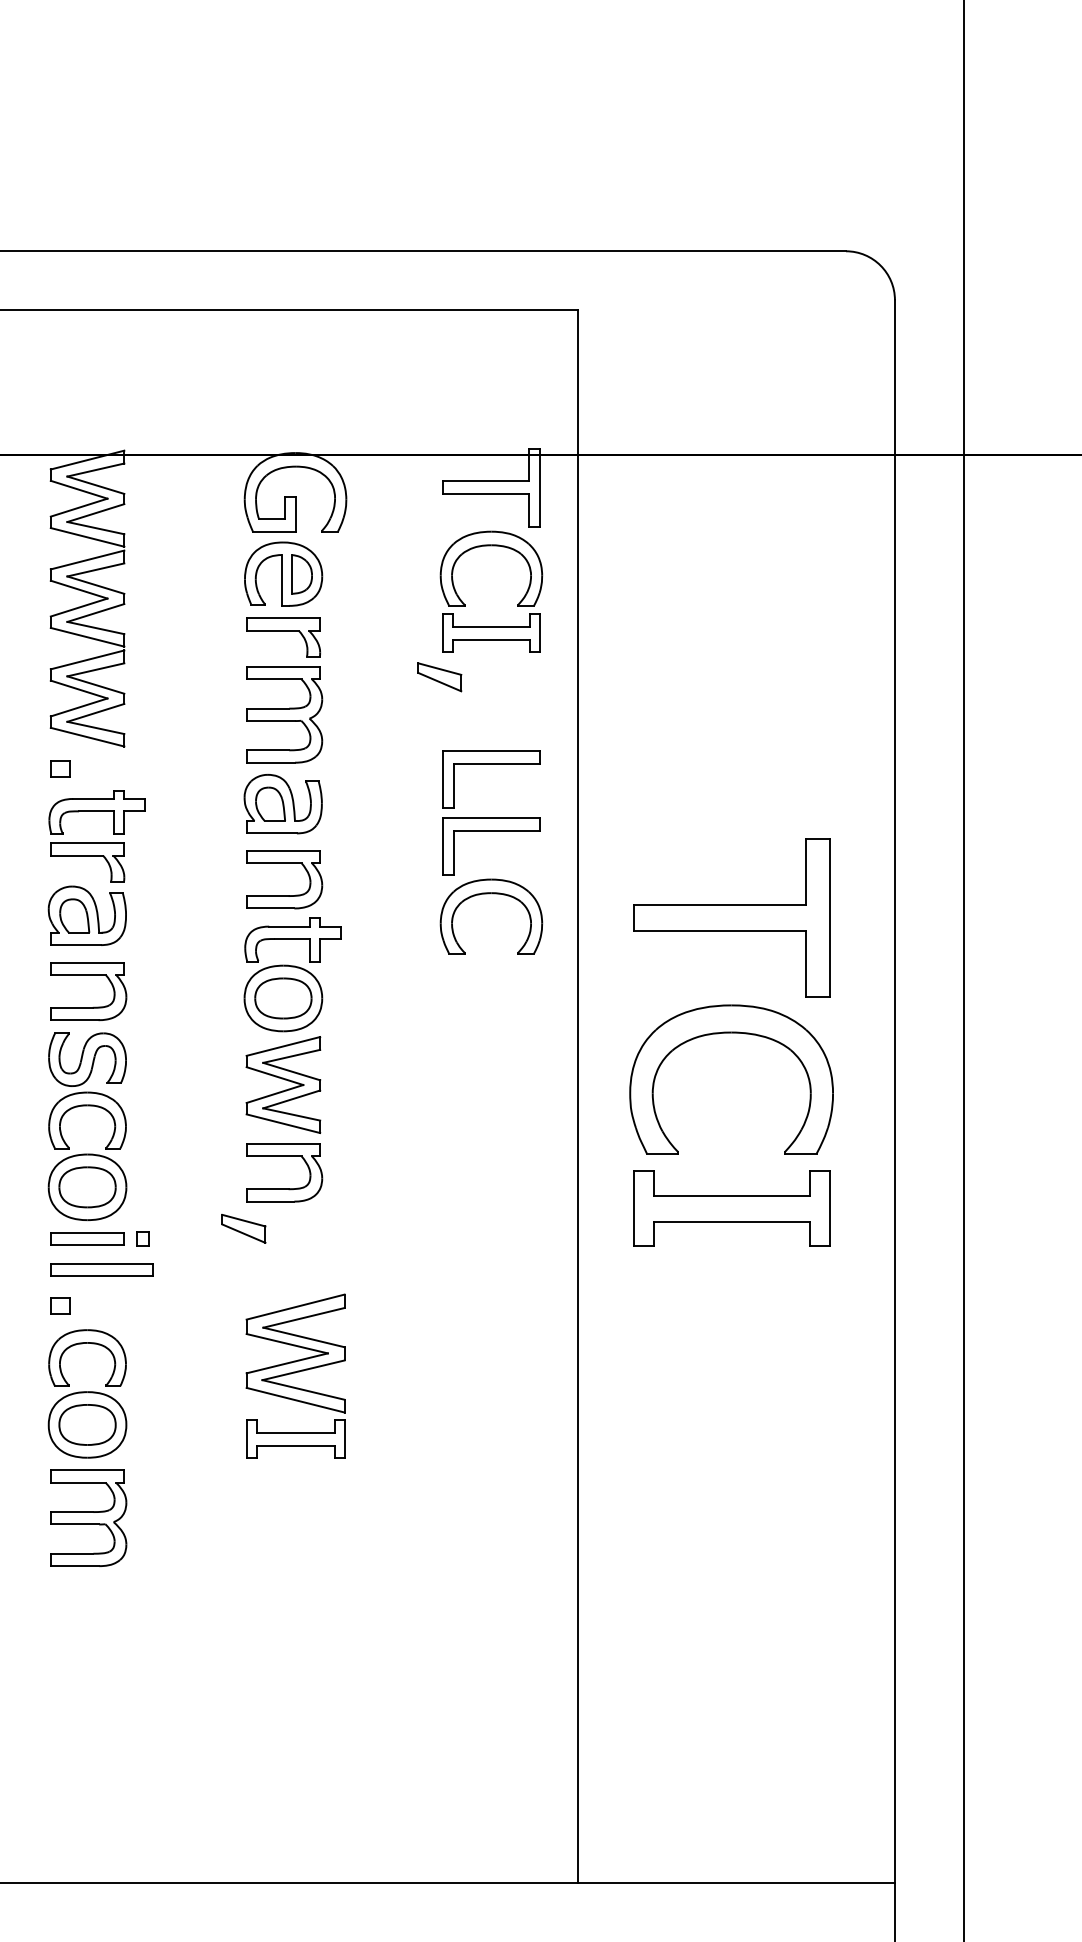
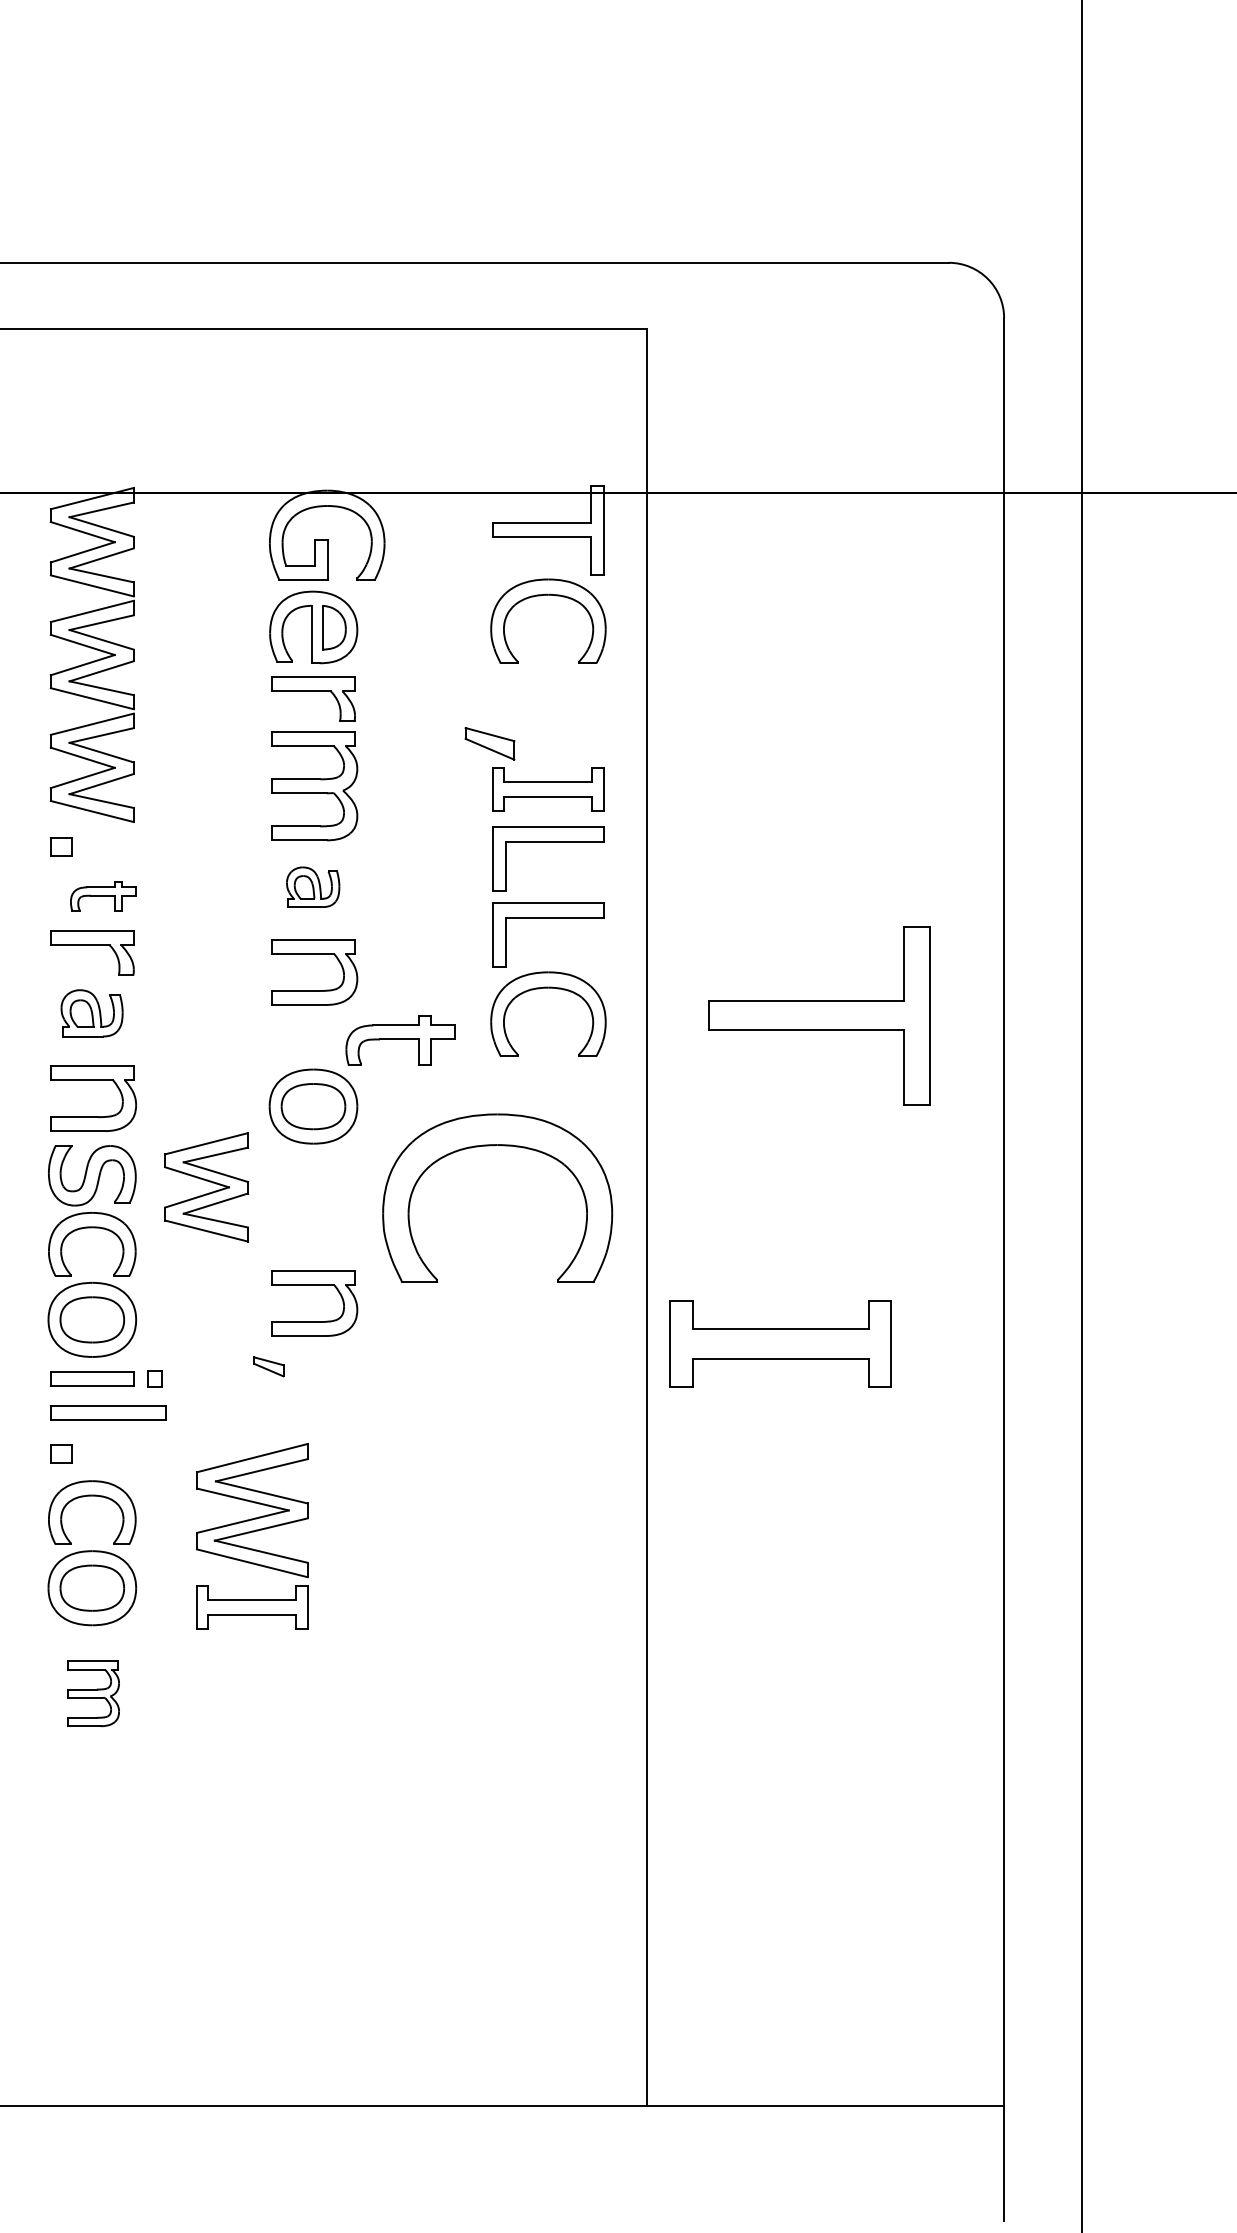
part: (491, 633) -> (548, 789), moved
part: (282, 804) -> (312, 887), size x0.6
part: (97, 812) -> (103, 896), size x0.6
part: (86, 916) -> (91, 1013), size x0.7
part: (293, 939) -> (400, 1040), moved
part: (726, 1033) -> (491, 1146), moved
part: (283, 1085) -> (206, 1187), moved
part: (731, 1208) -> (780, 1343), moved
part: (243, 1228) -> (268, 1366), size x0.6
part: (295, 1376) -> (252, 1536), moved
part: (88, 1518) -> (93, 1693), size x0.6

